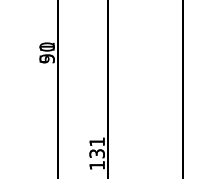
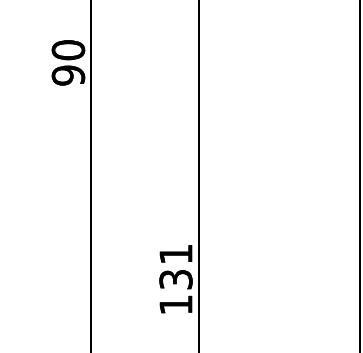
text: (46, 52) -> (67, 61), 51 -> 90

